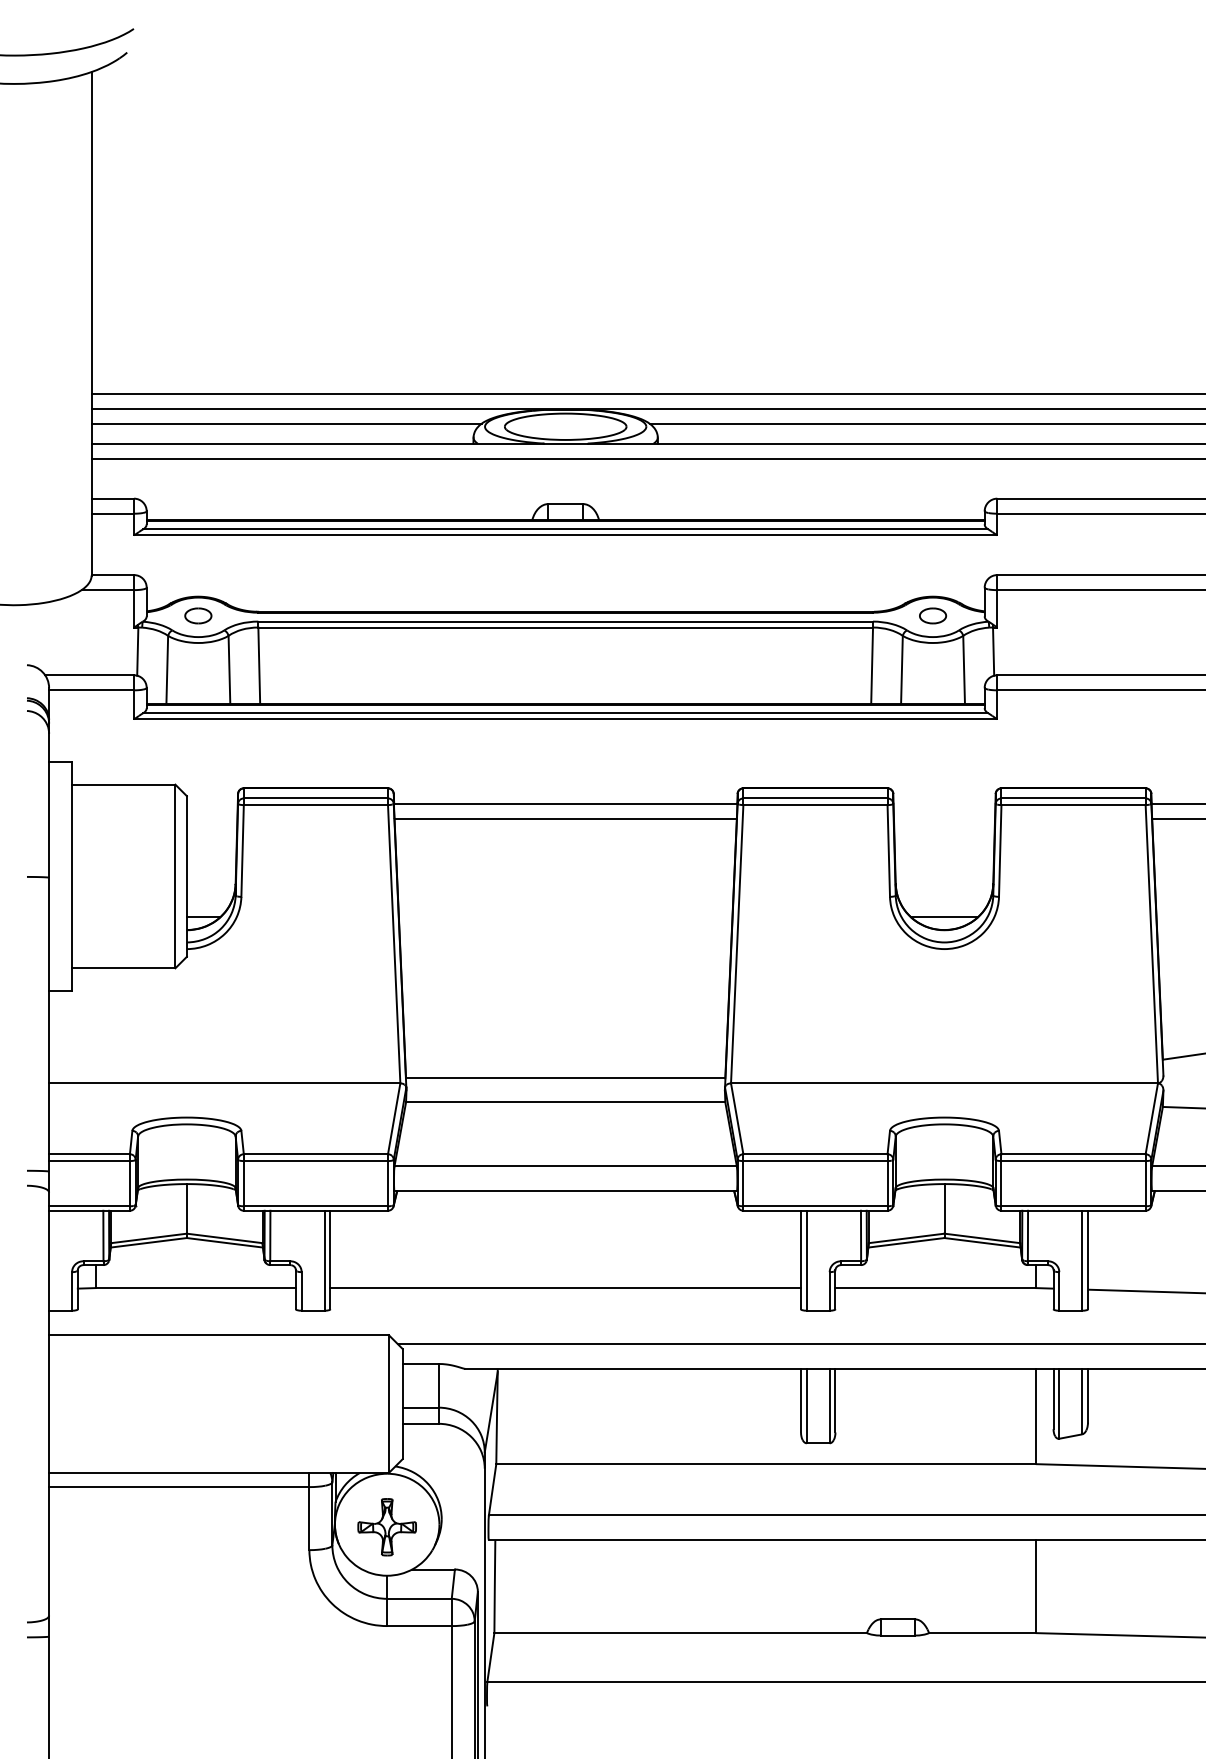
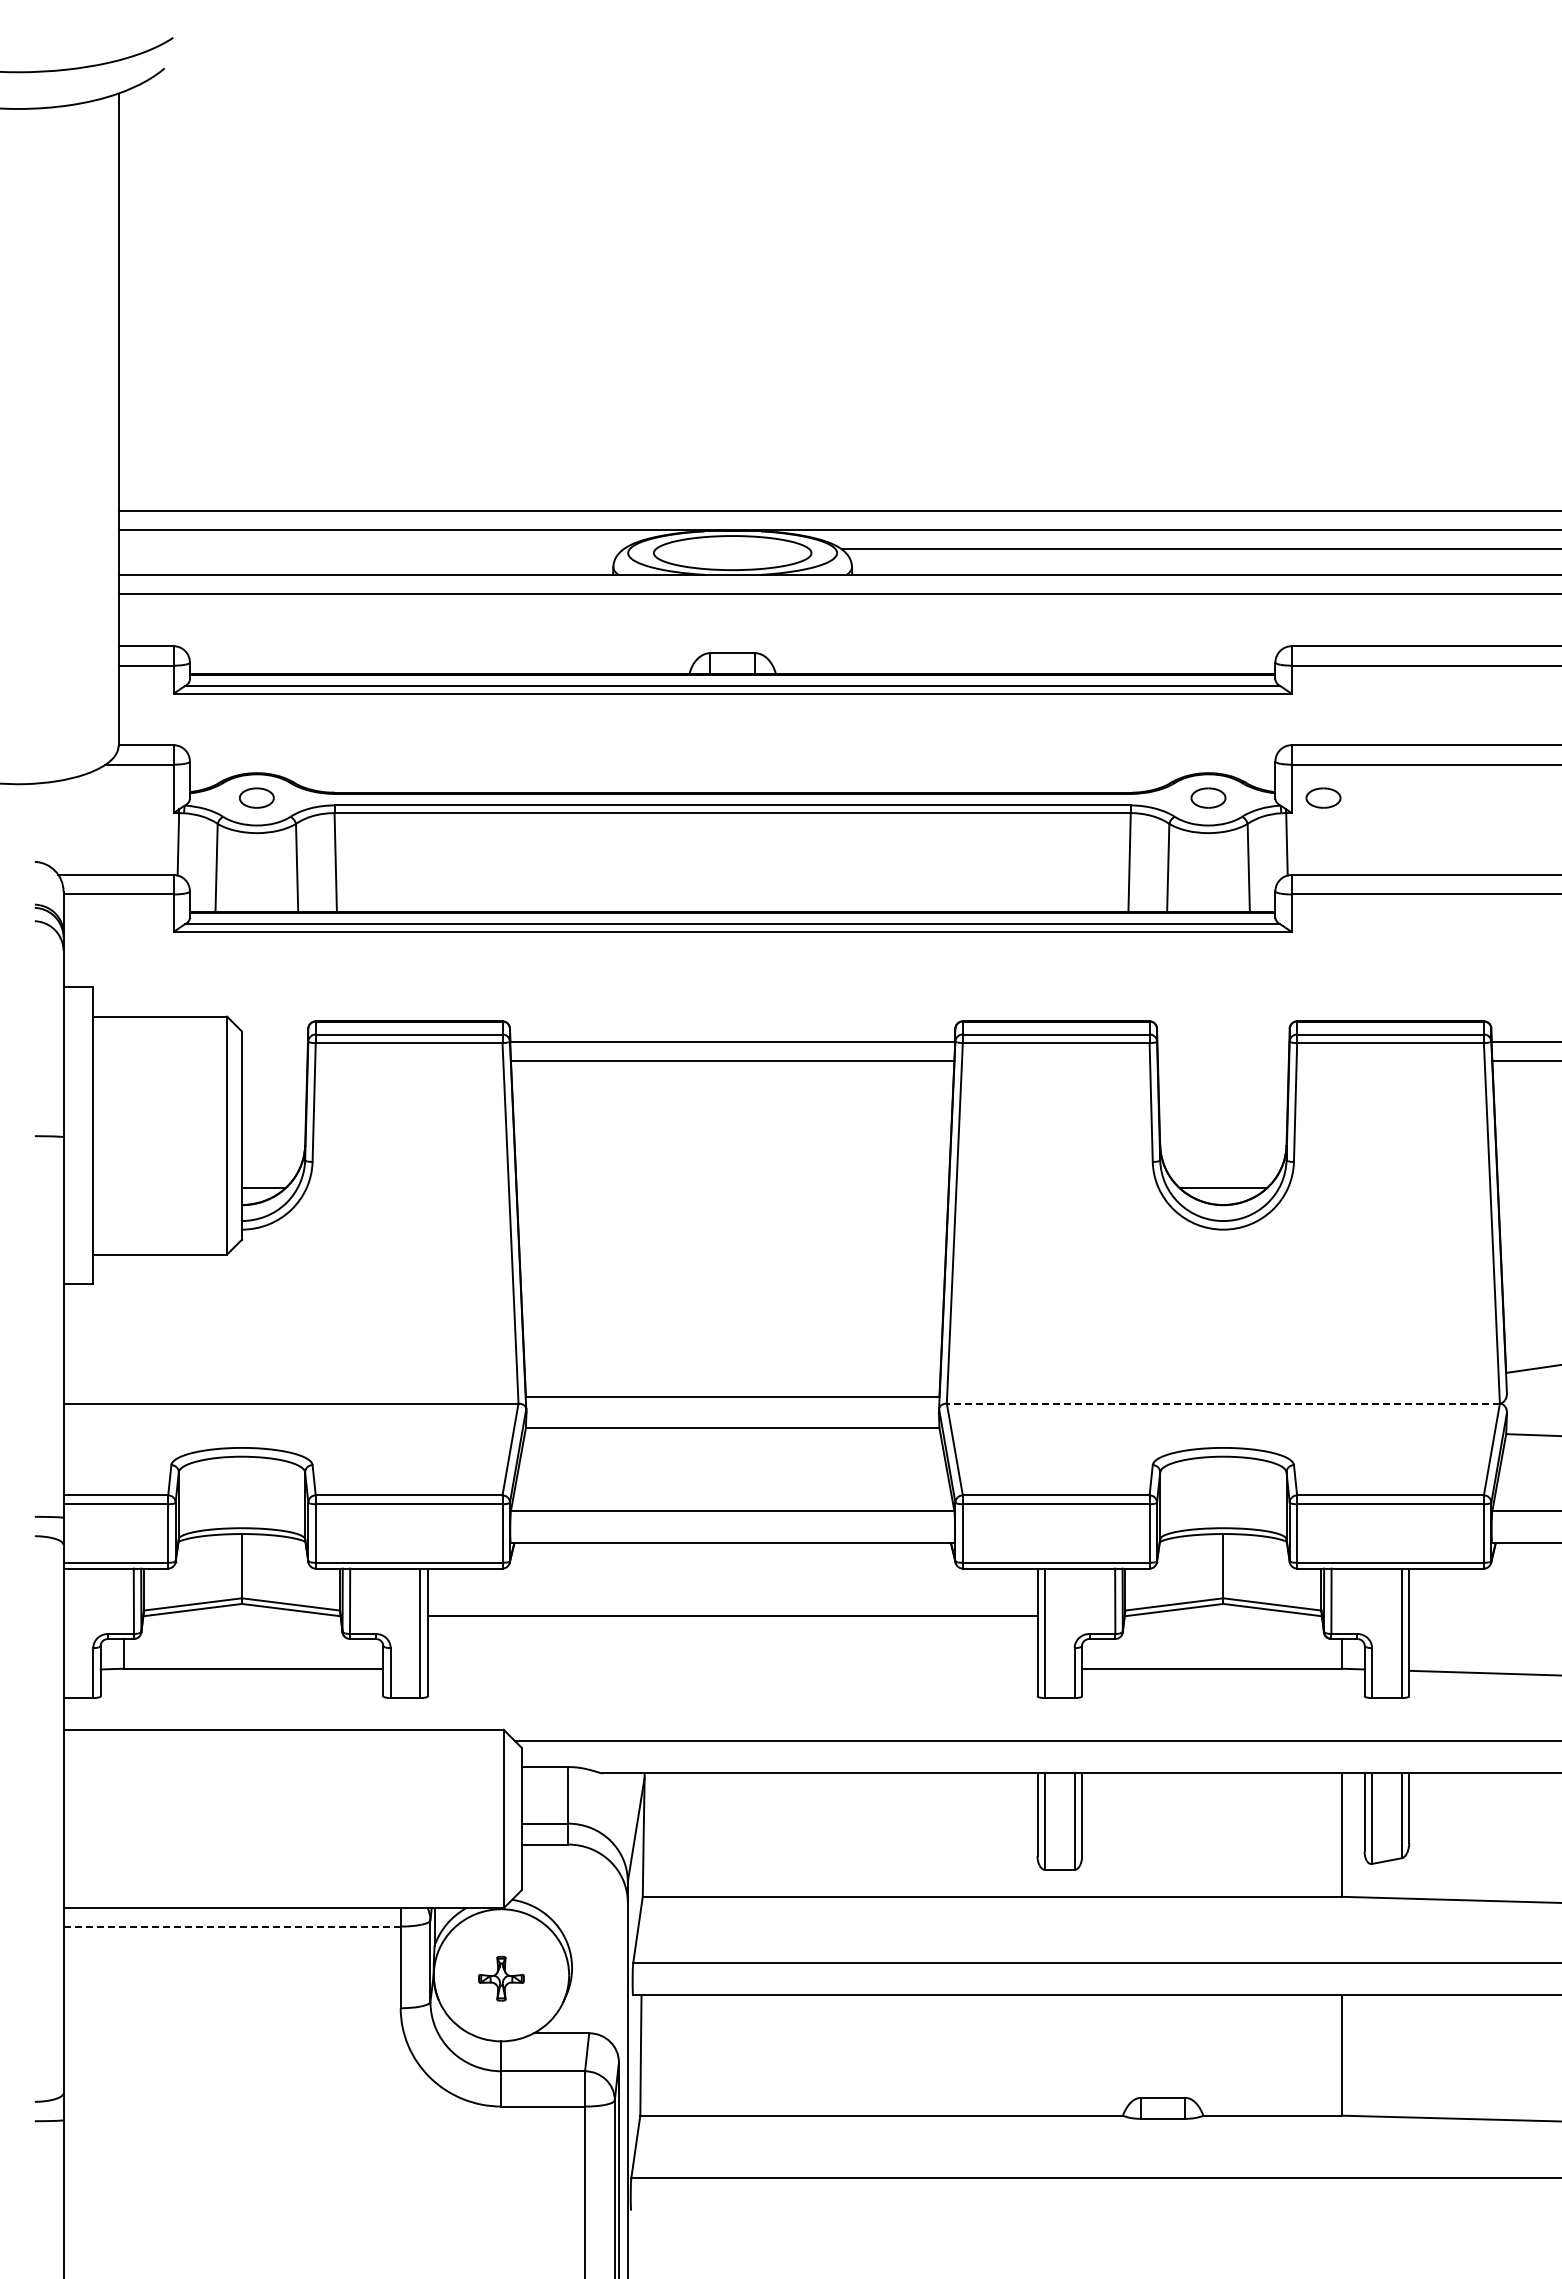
line: (286, 424) -> (370, 549), removed
part: (1021, 615) -> (1323, 797), added
line: (944, 1083) -> (1223, 1403), solid -> dashed
line: (565, 1287) -> (732, 1615), moved
line: (179, 1487) -> (232, 1926), solid -> dashed
part: (387, 1527) -> (501, 1978), size x0.6

